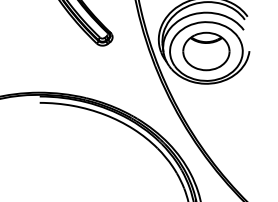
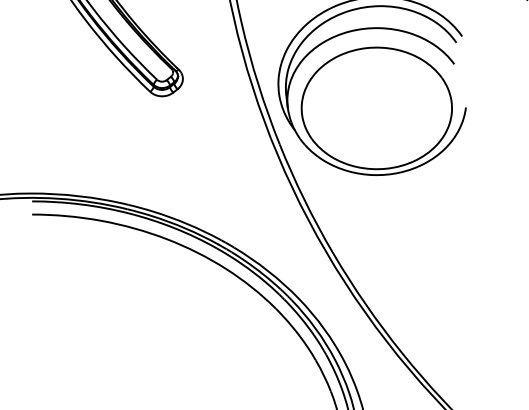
part: (206, 51) -> (377, 108), removed

